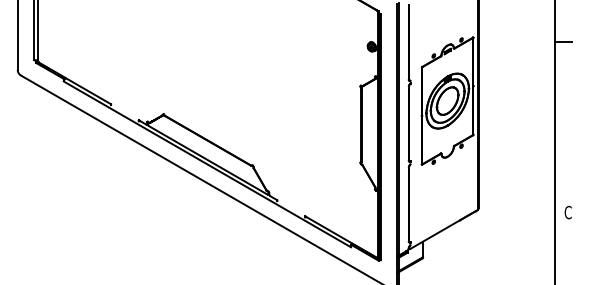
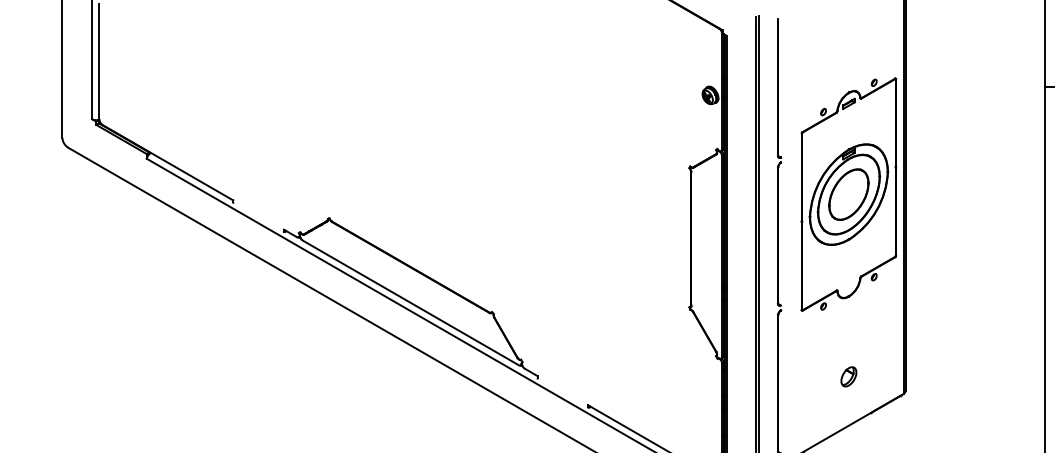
part: (447, 200) -> (848, 376), added

